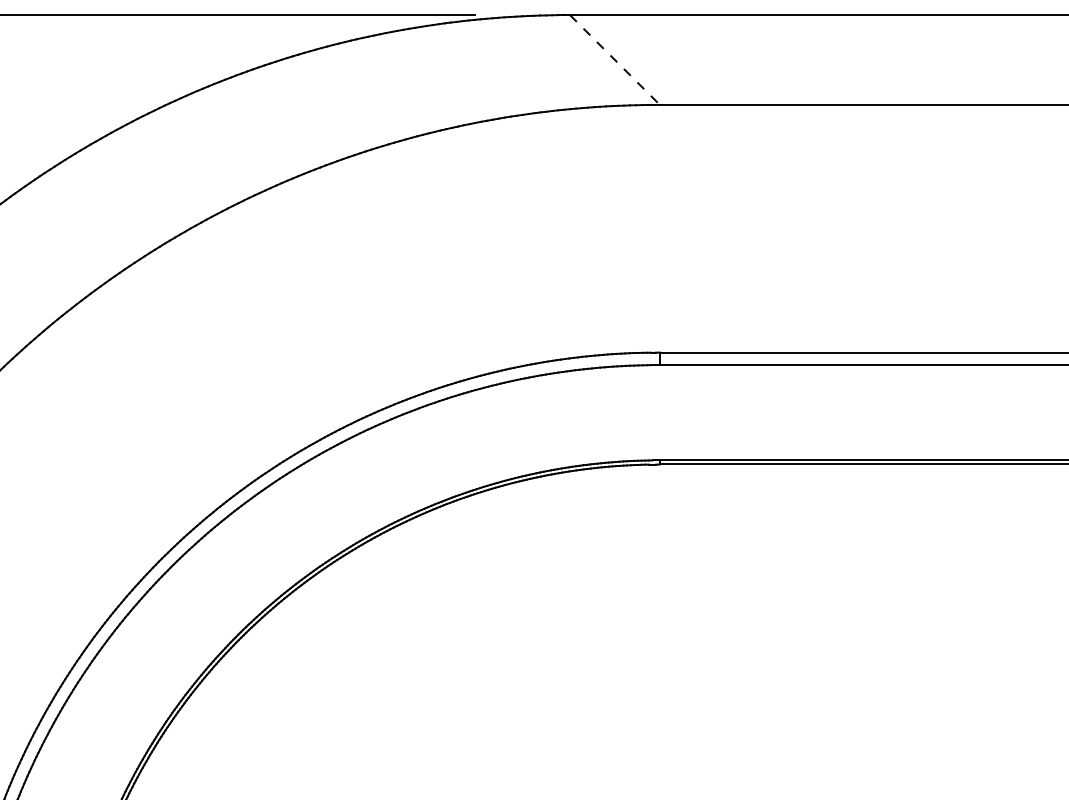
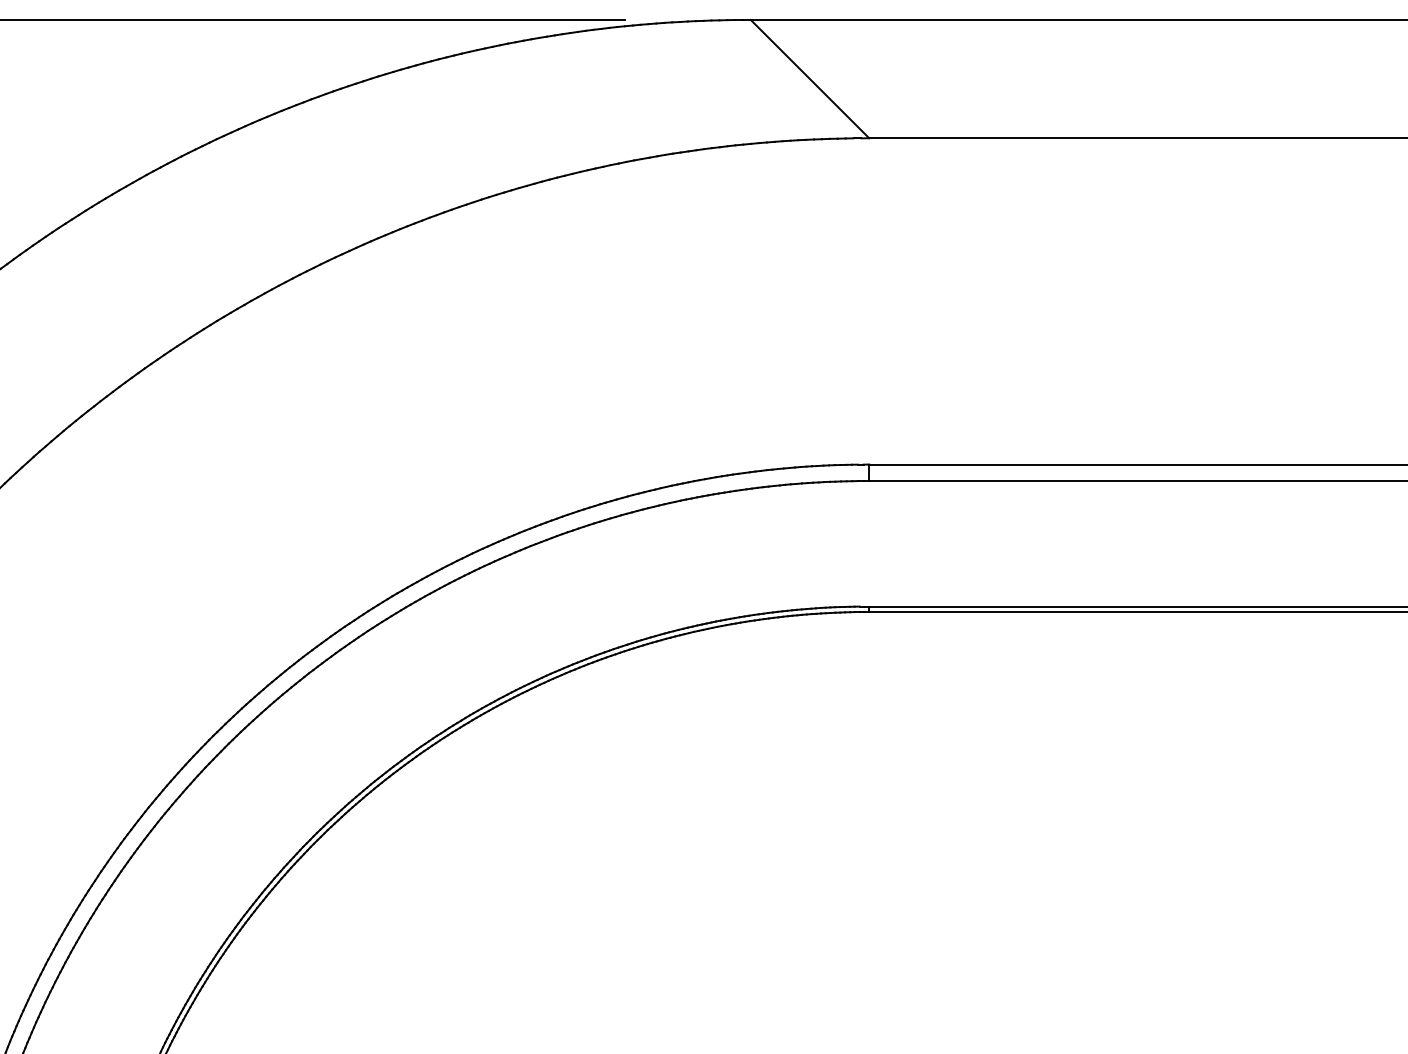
line: (615, 60) -> (810, 79), dashed -> solid

